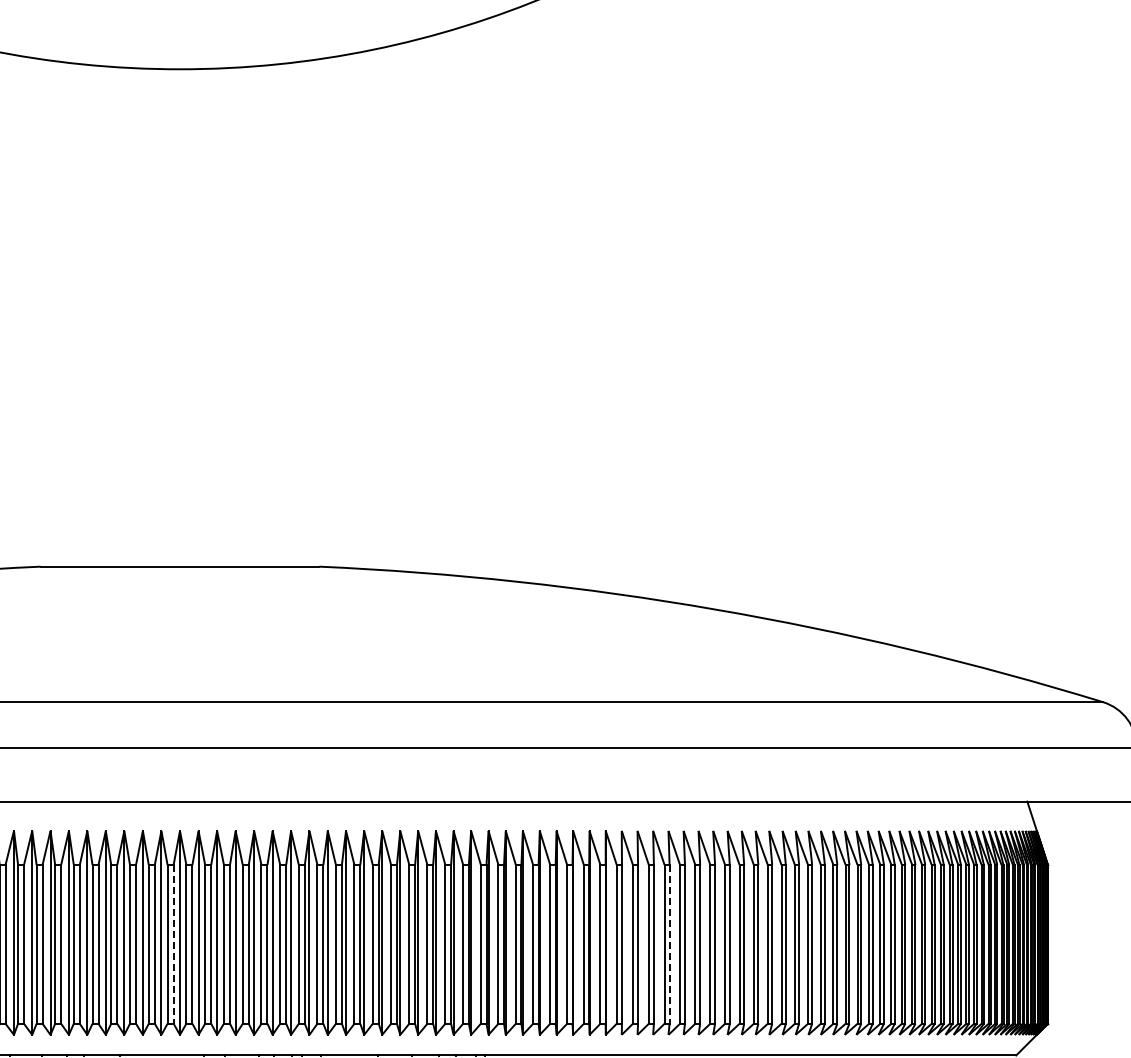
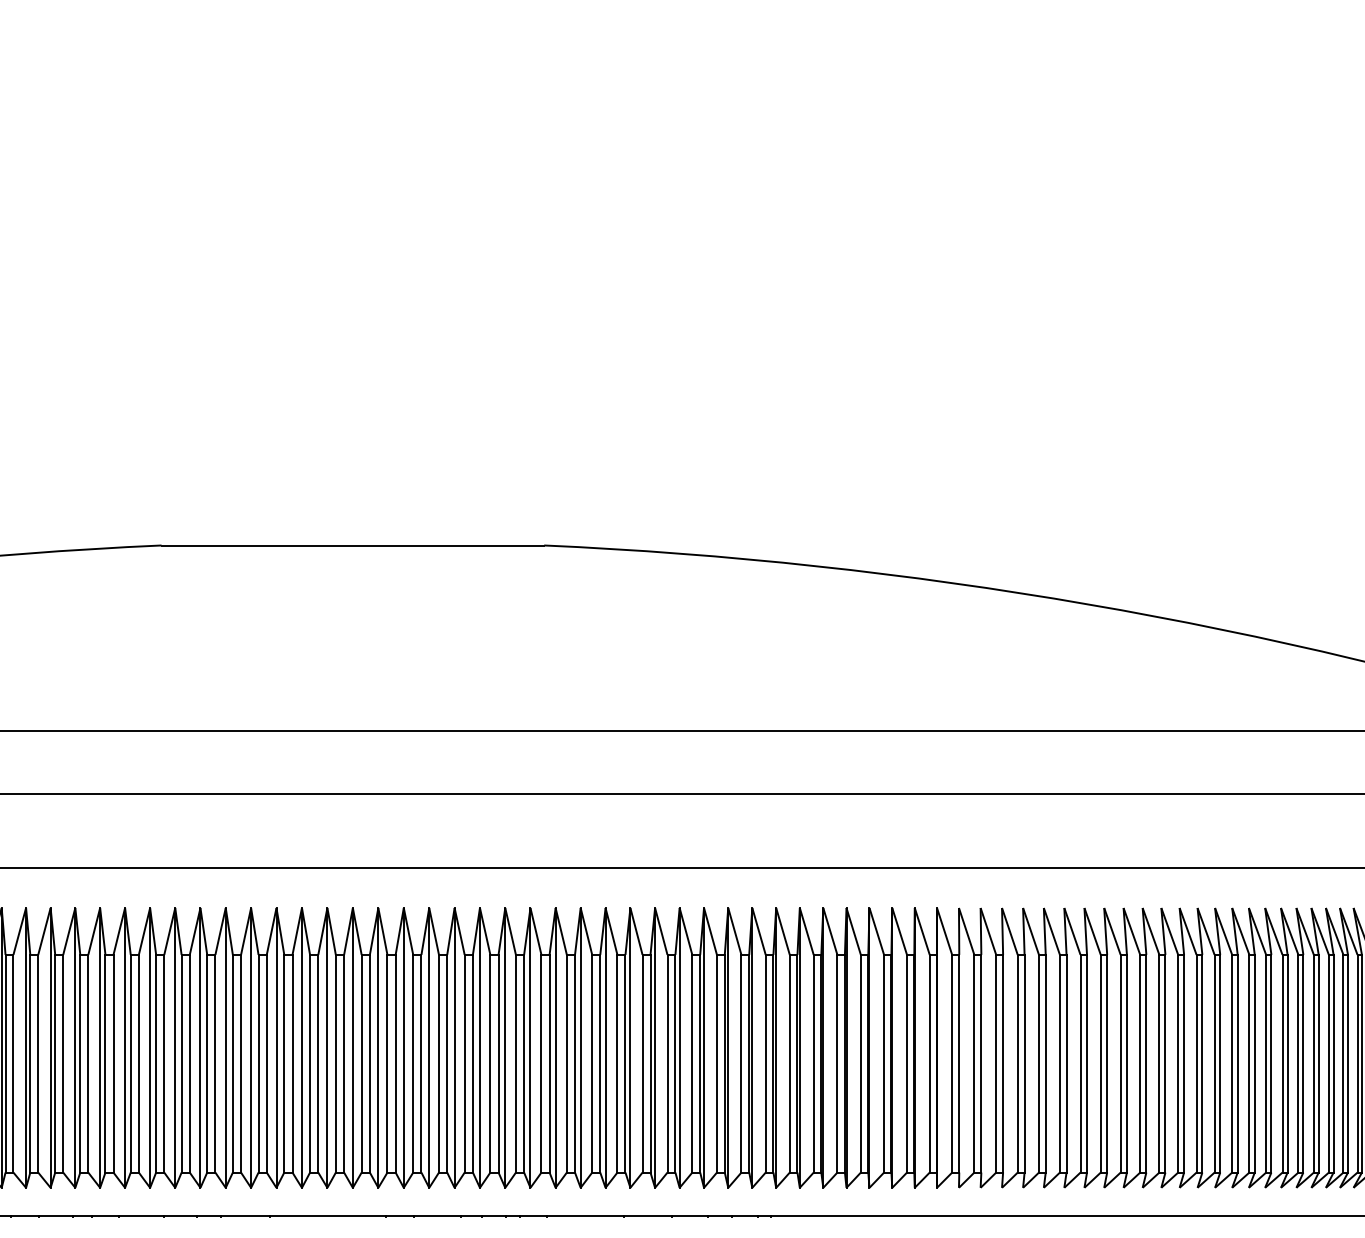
line: (173, 944) -> (343, 1063), dashed -> solid
line: (669, 944) -> (1024, 1063), dashed -> solid

